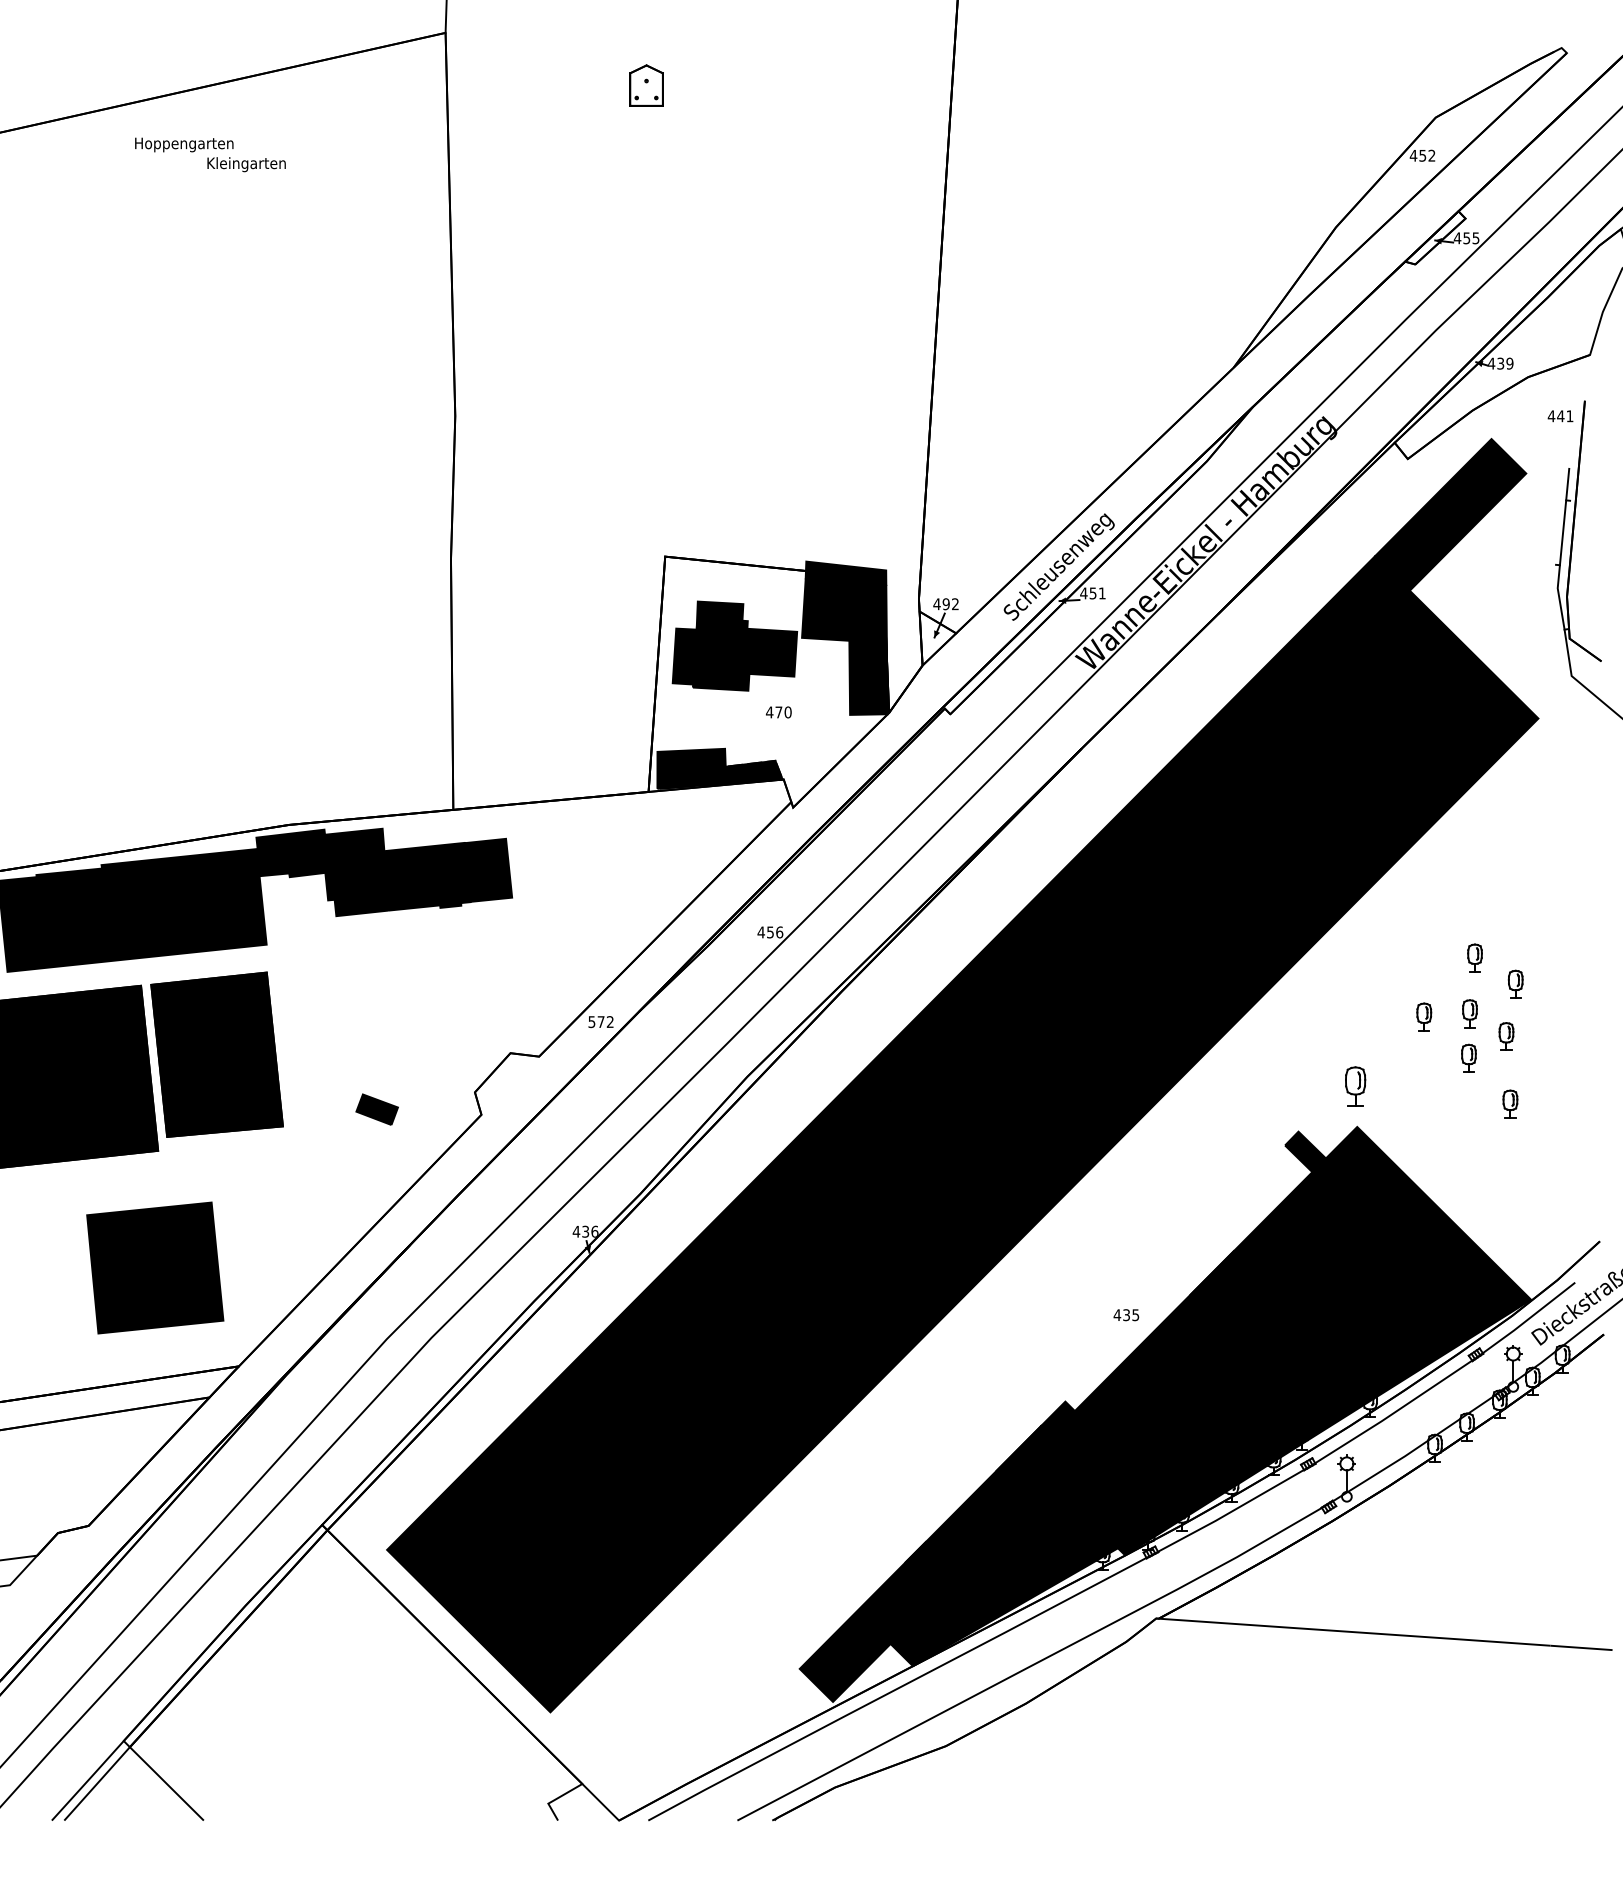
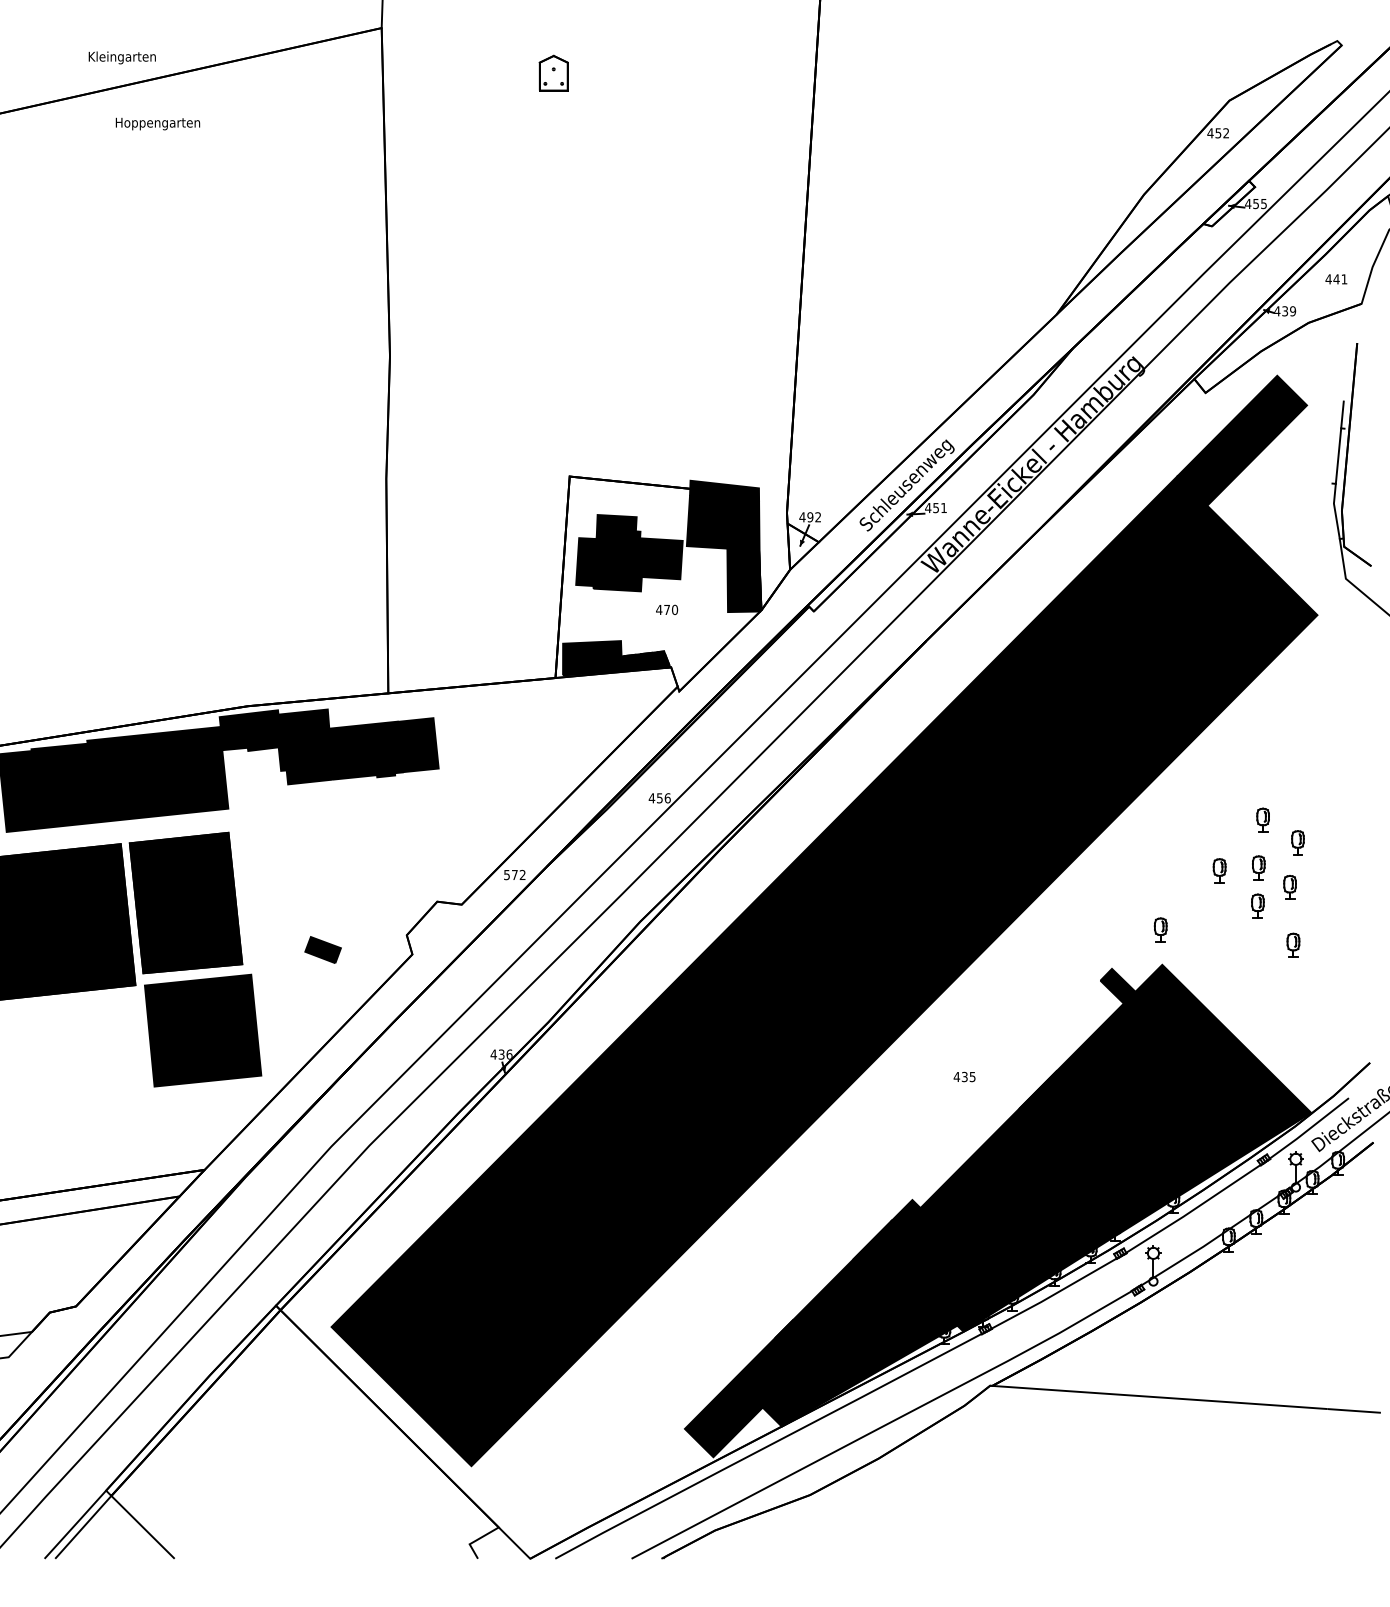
text: (245, 164) -> (121, 57), moved
text: (1560, 416) -> (1336, 279), moved
part: (1355, 1085) -> (1160, 929), size x0.71
part: (155, 1267) -> (203, 1030), moved
text: (1126, 1314) -> (964, 1076), moved

